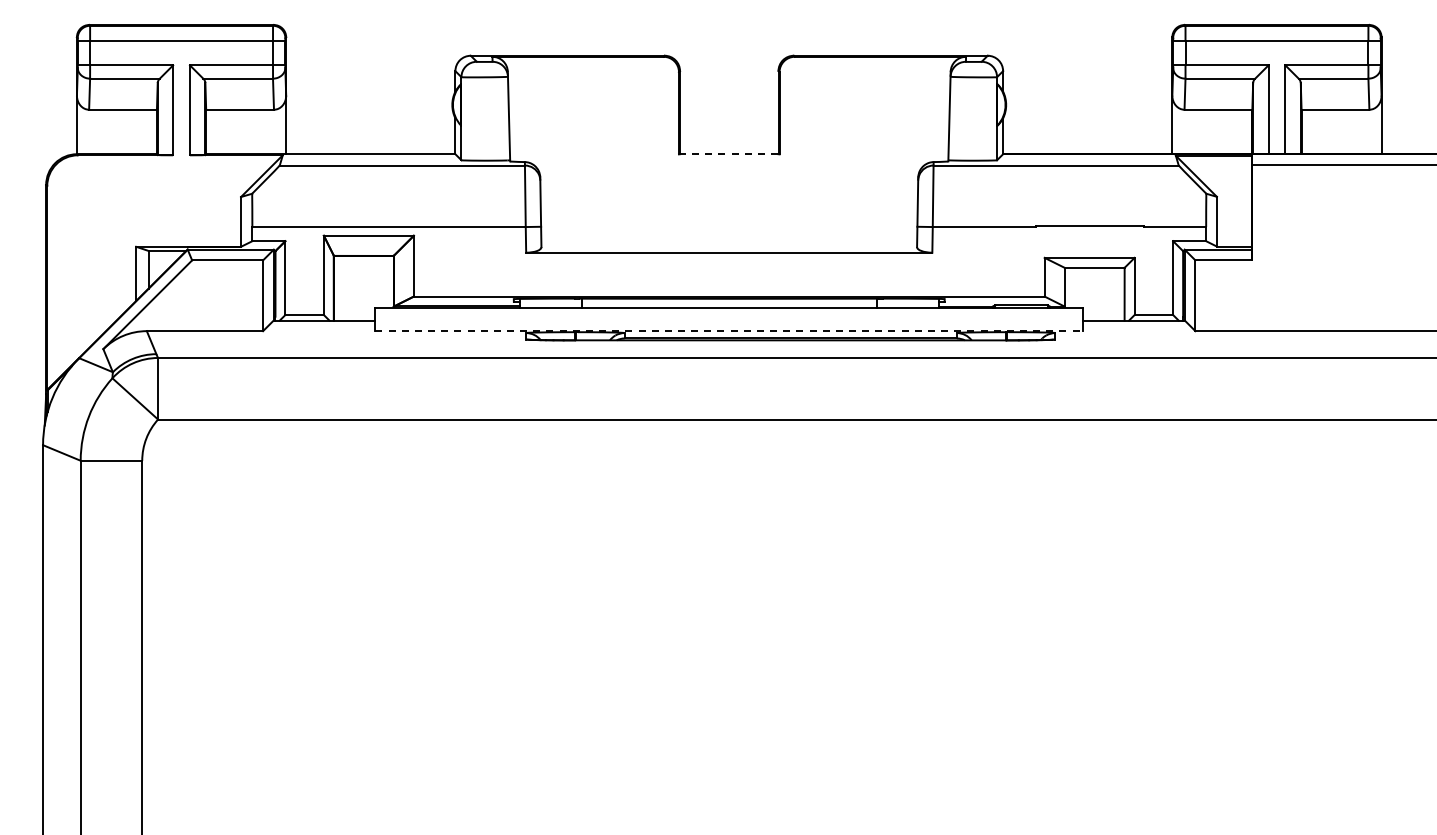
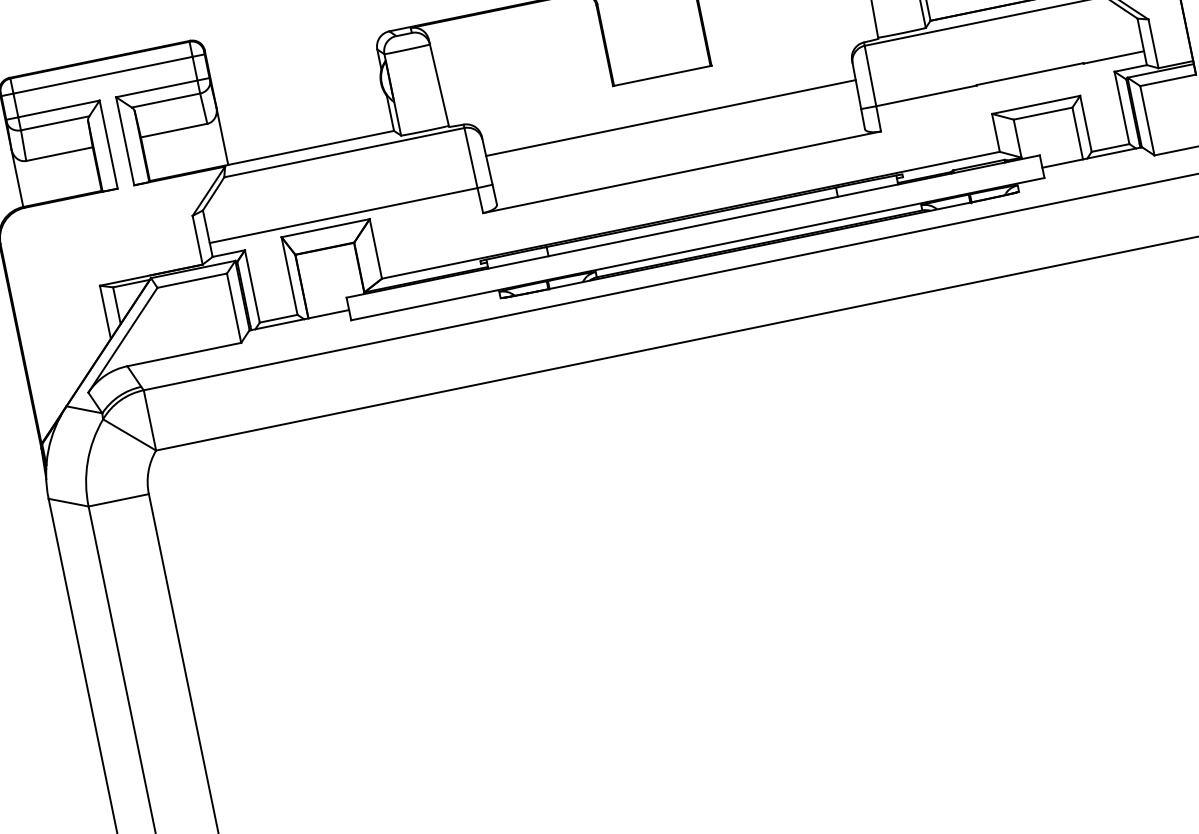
line: (729, 154) -> (662, 76), dashed -> solid
line: (728, 197) -> (670, 118), added
line: (729, 331) -> (698, 249), dashed -> solid

